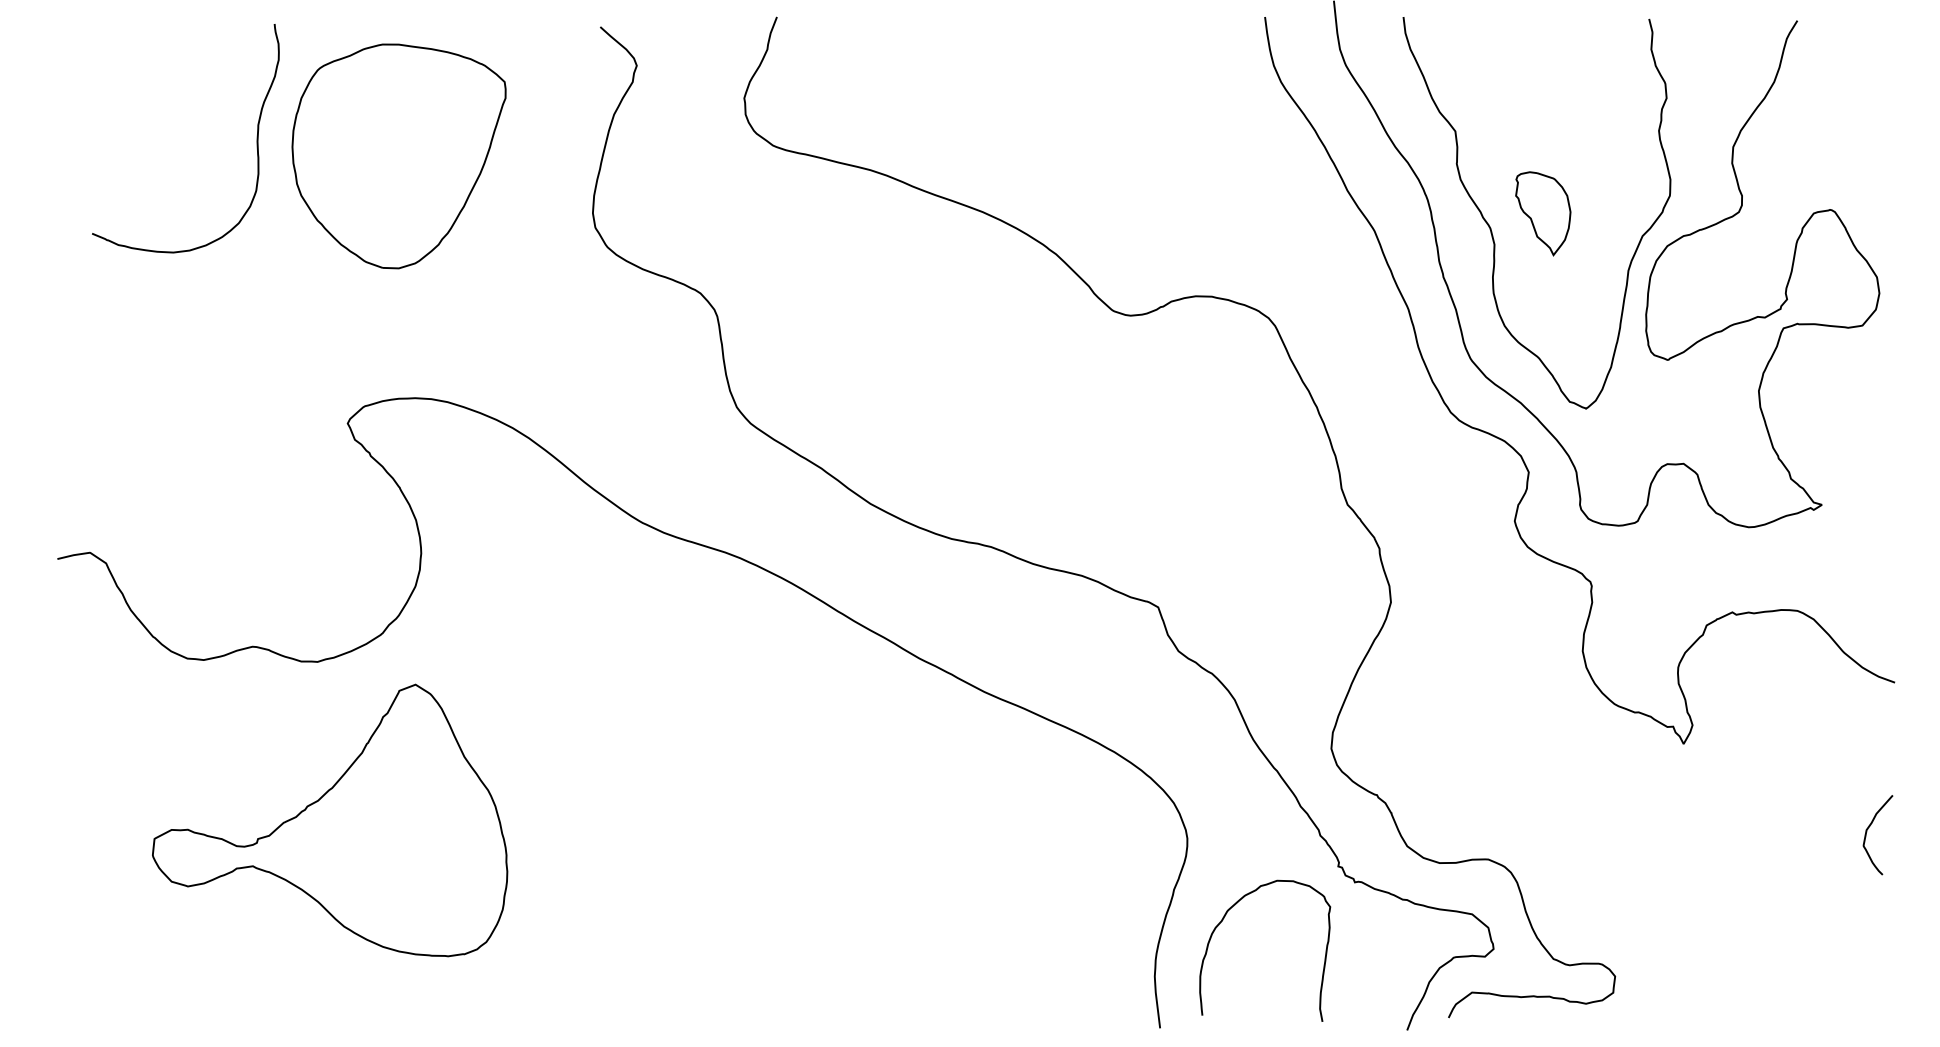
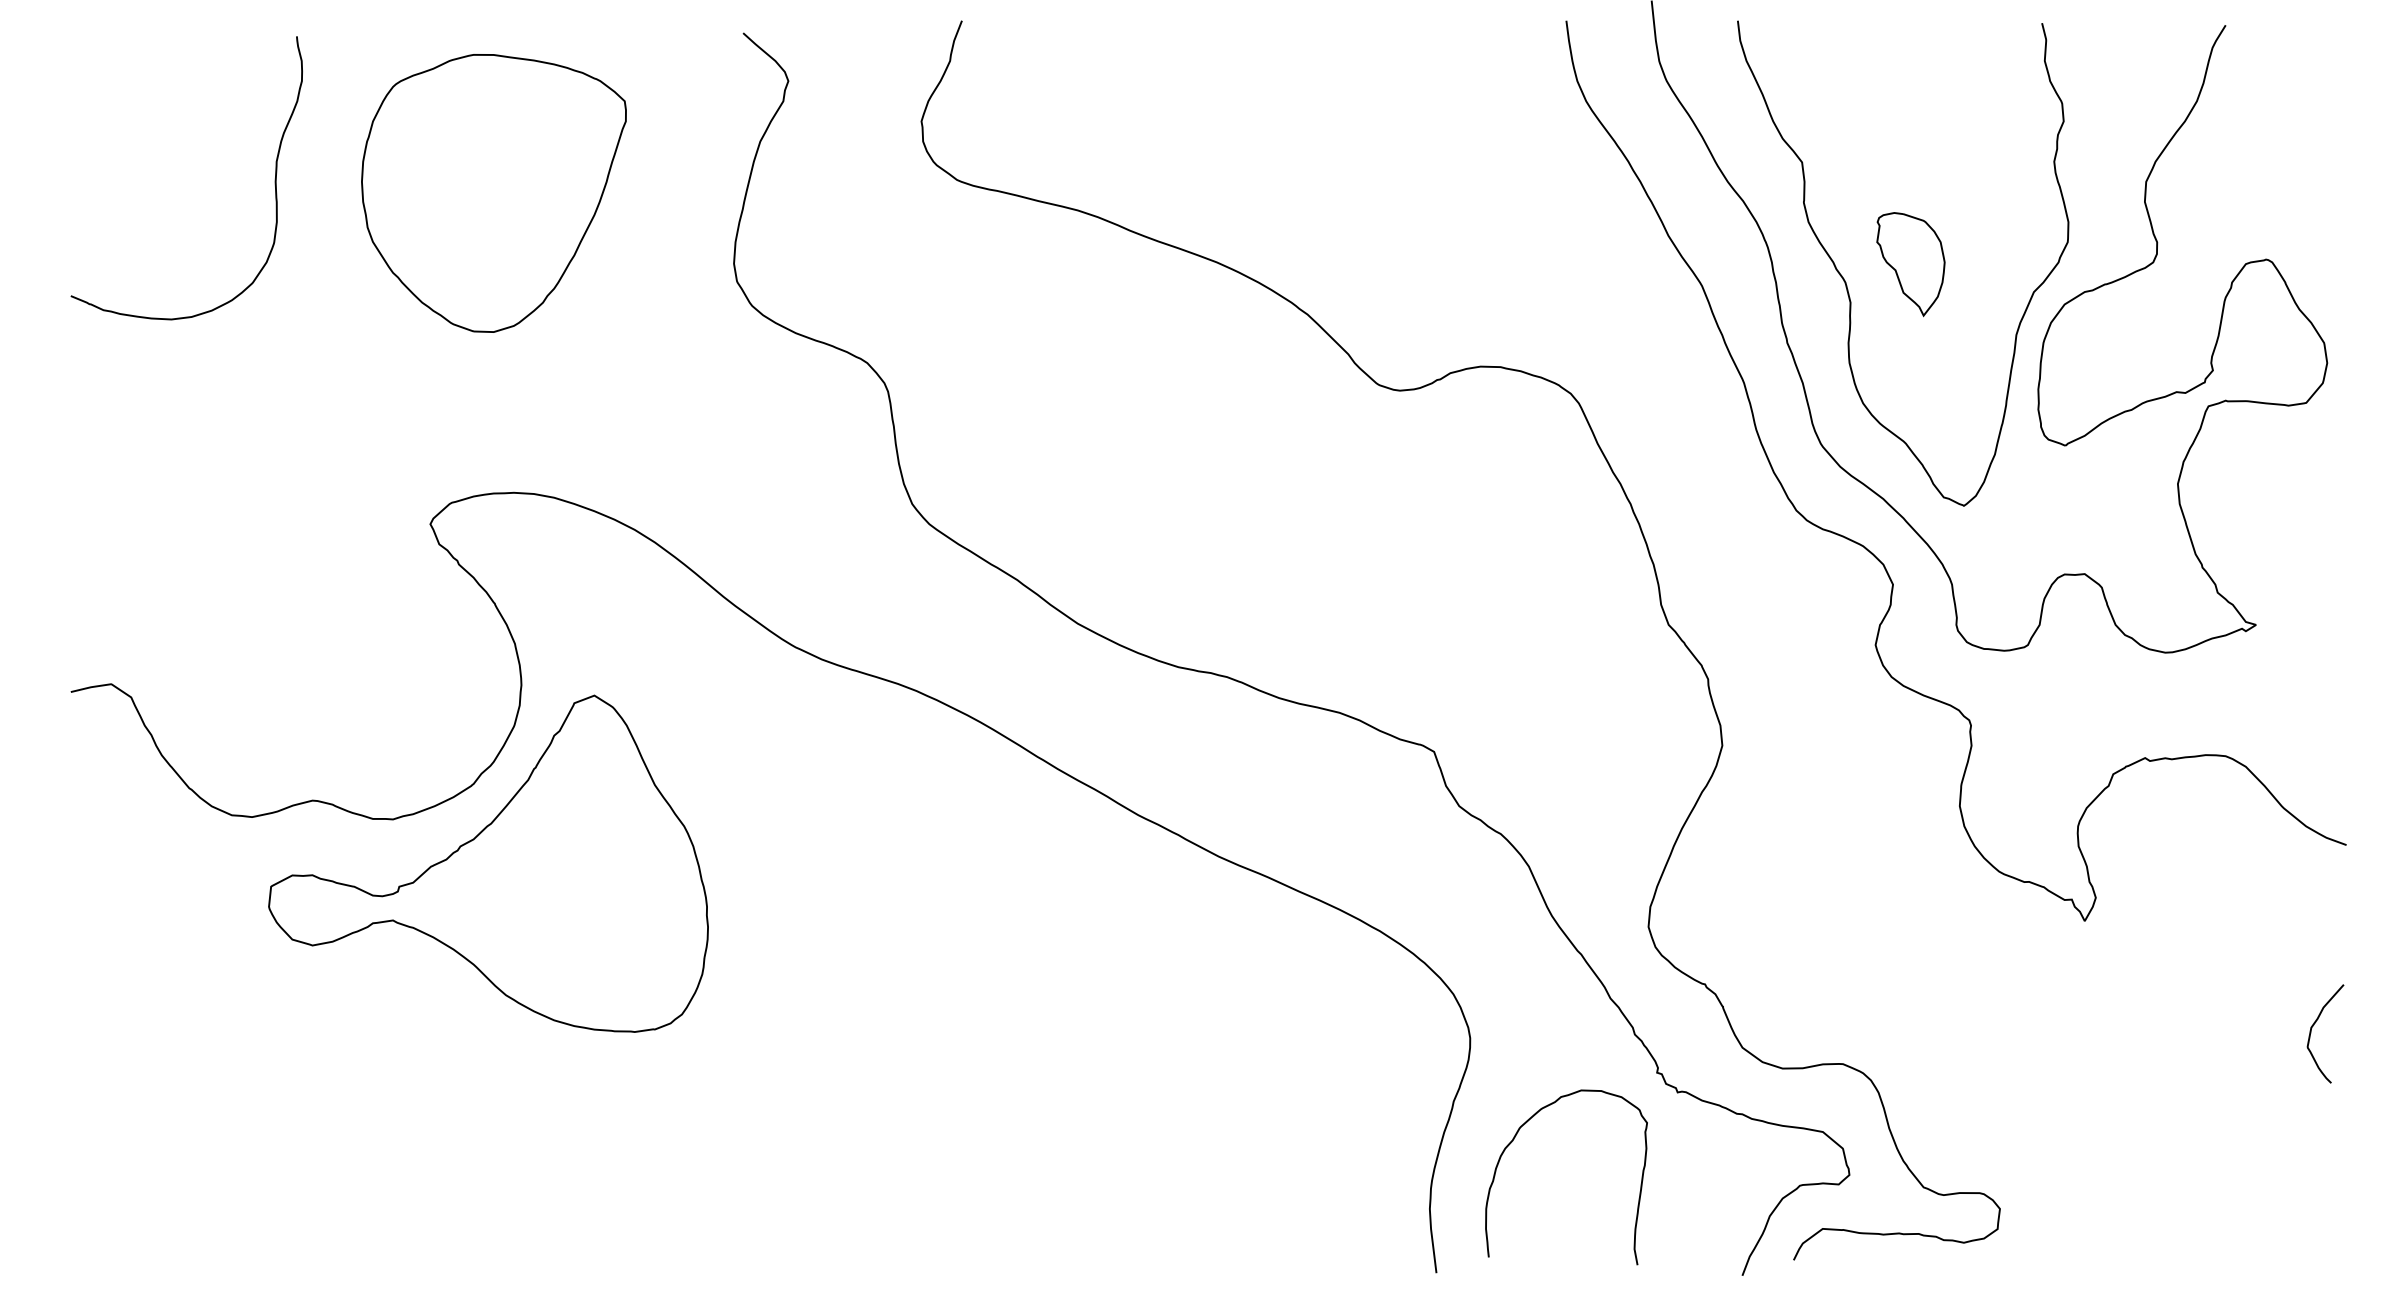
curve: (256, 139) -> (274, 179), moved
part: (330, 820) -> (488, 863), moved

